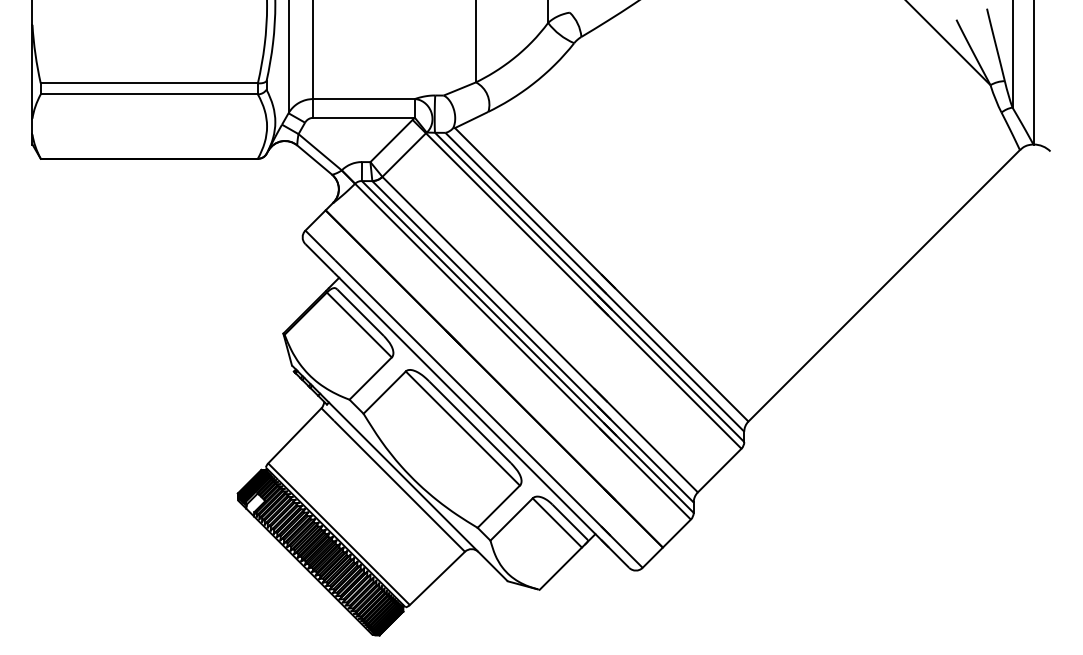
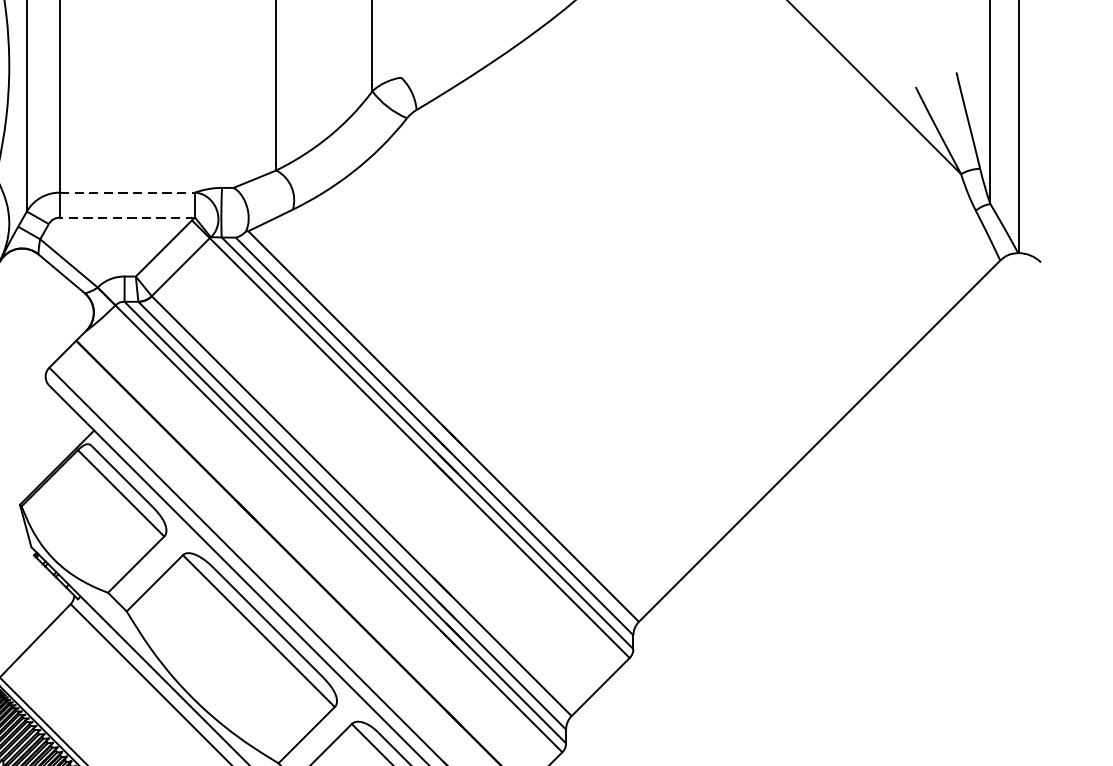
line: (364, 99) -> (127, 193), solid -> dashed
line: (364, 117) -> (127, 217), solid -> dashed

